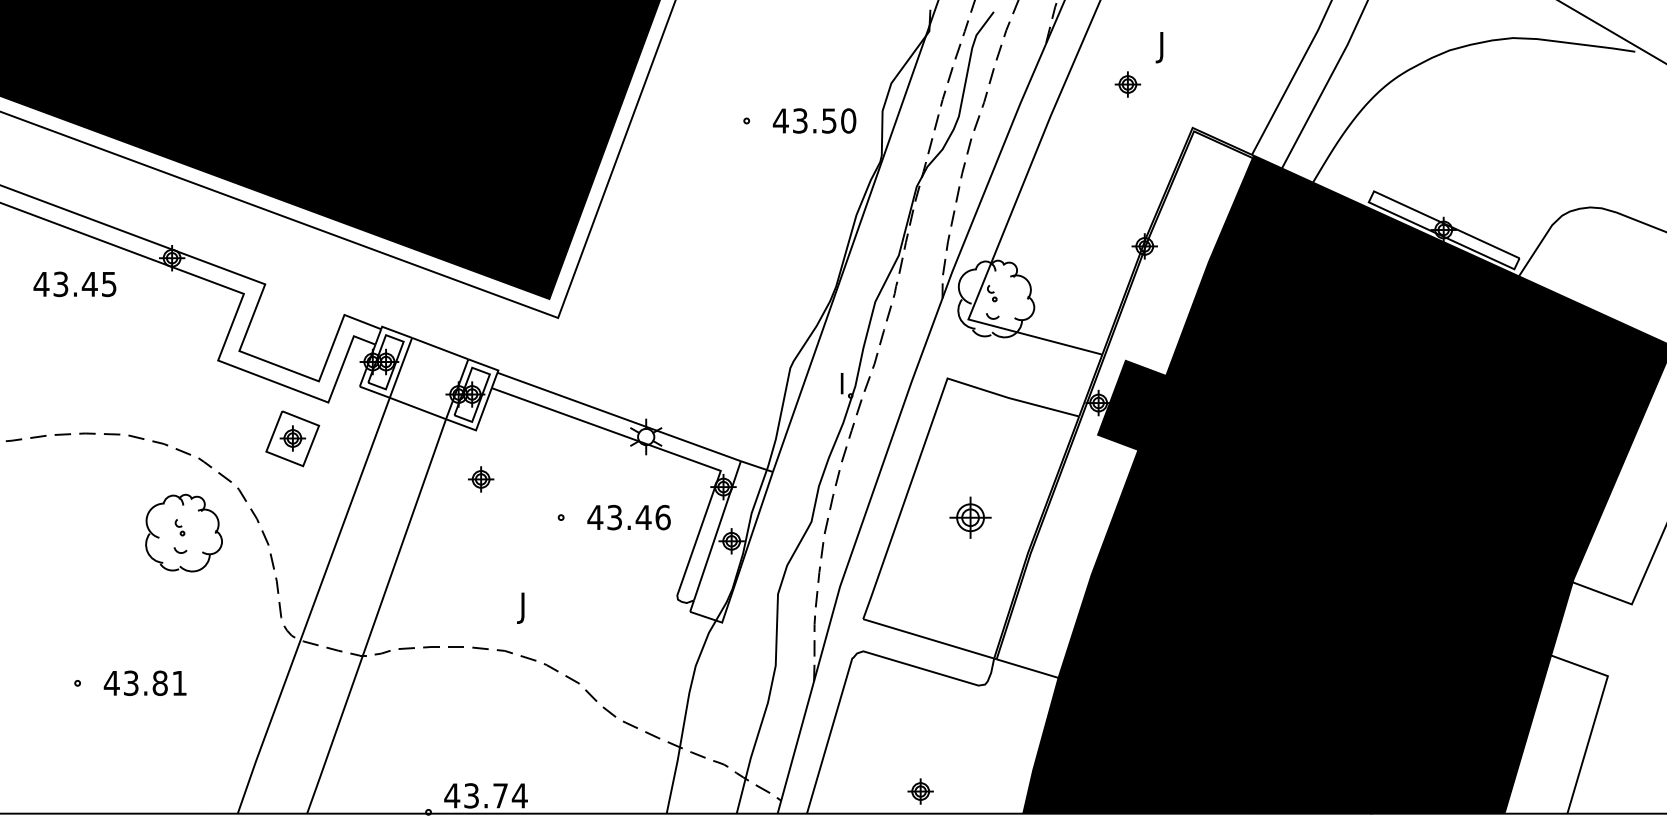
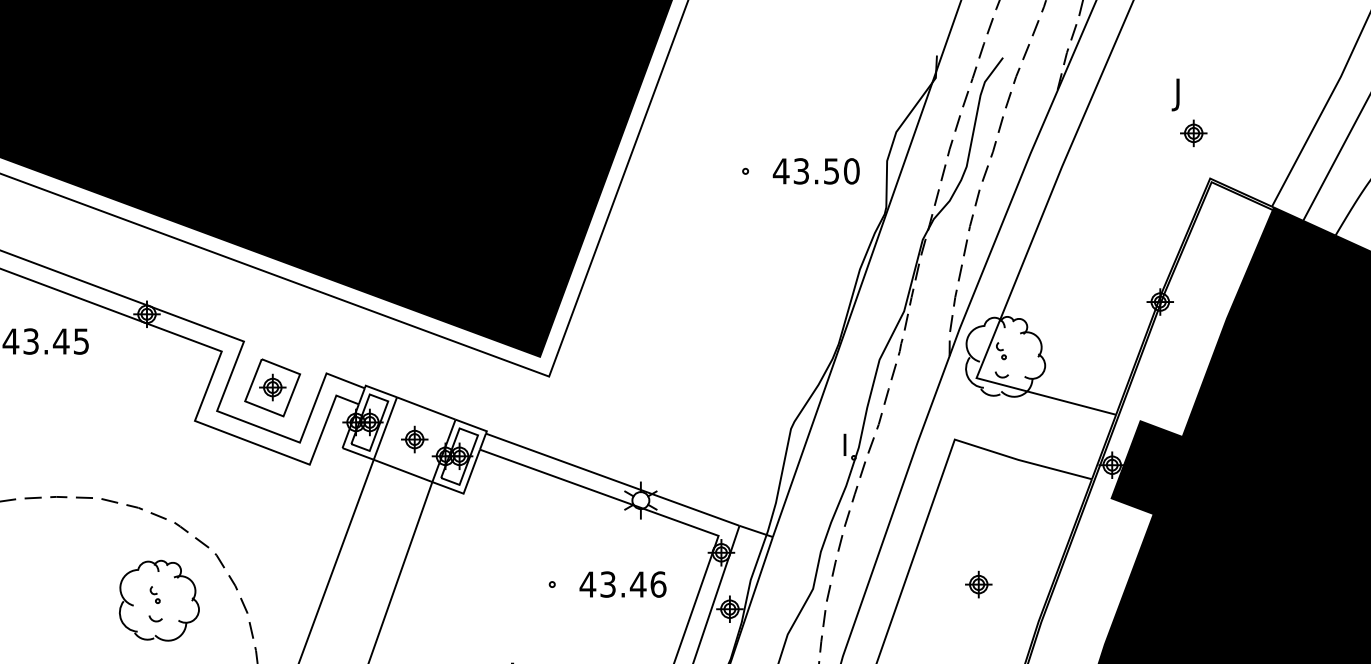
part: (1127, 84) -> (1193, 133), moved
part: (292, 438) -> (272, 387), moved
part: (481, 479) -> (415, 439), moved
part: (970, 517) -> (978, 584), size x0.62

